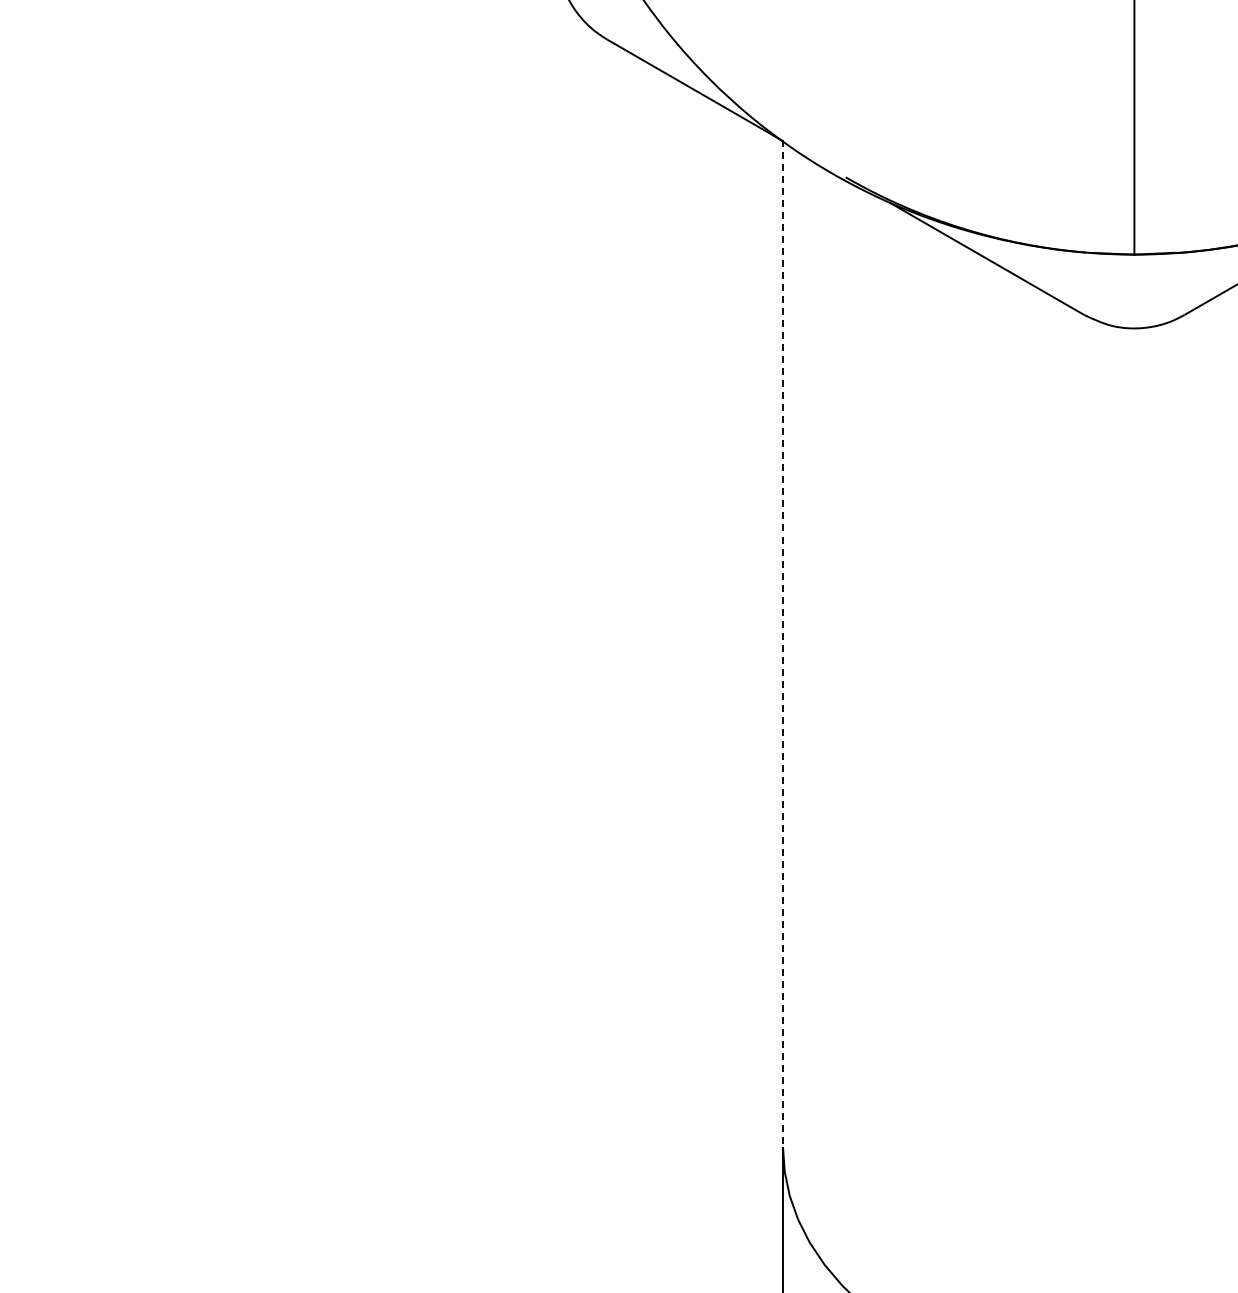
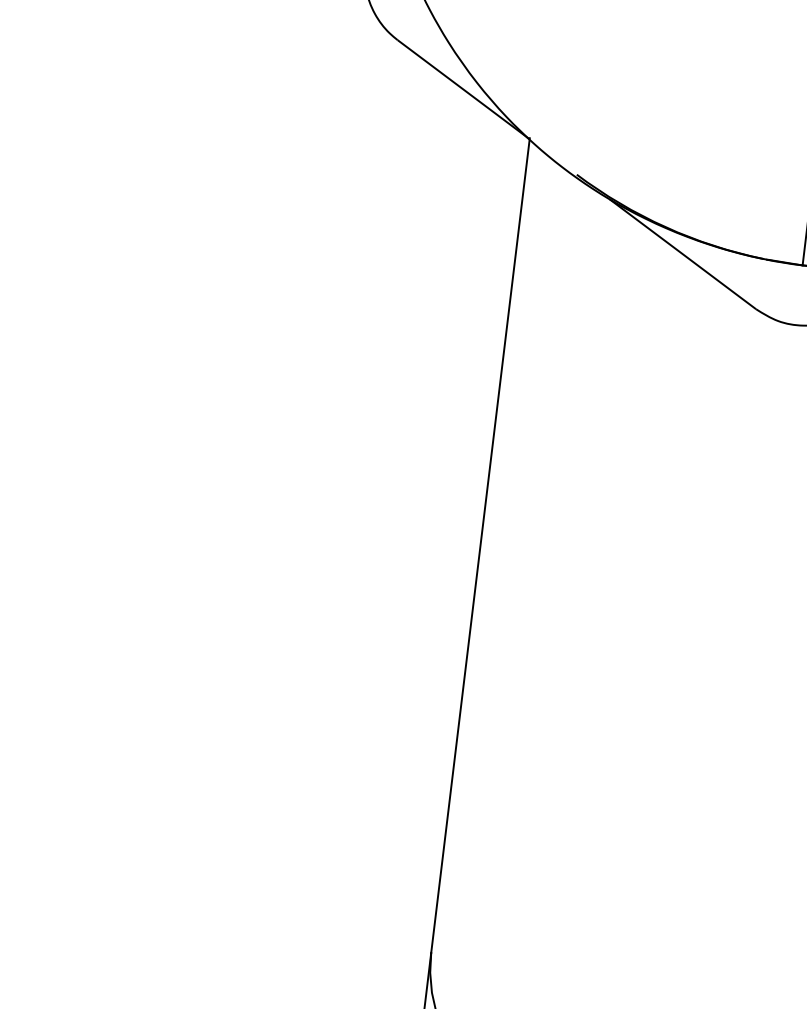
line: (783, 643) -> (480, 545), dashed -> solid

